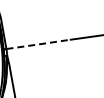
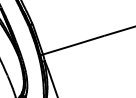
line: (37, 44) -> (73, 45), dashed -> solid

